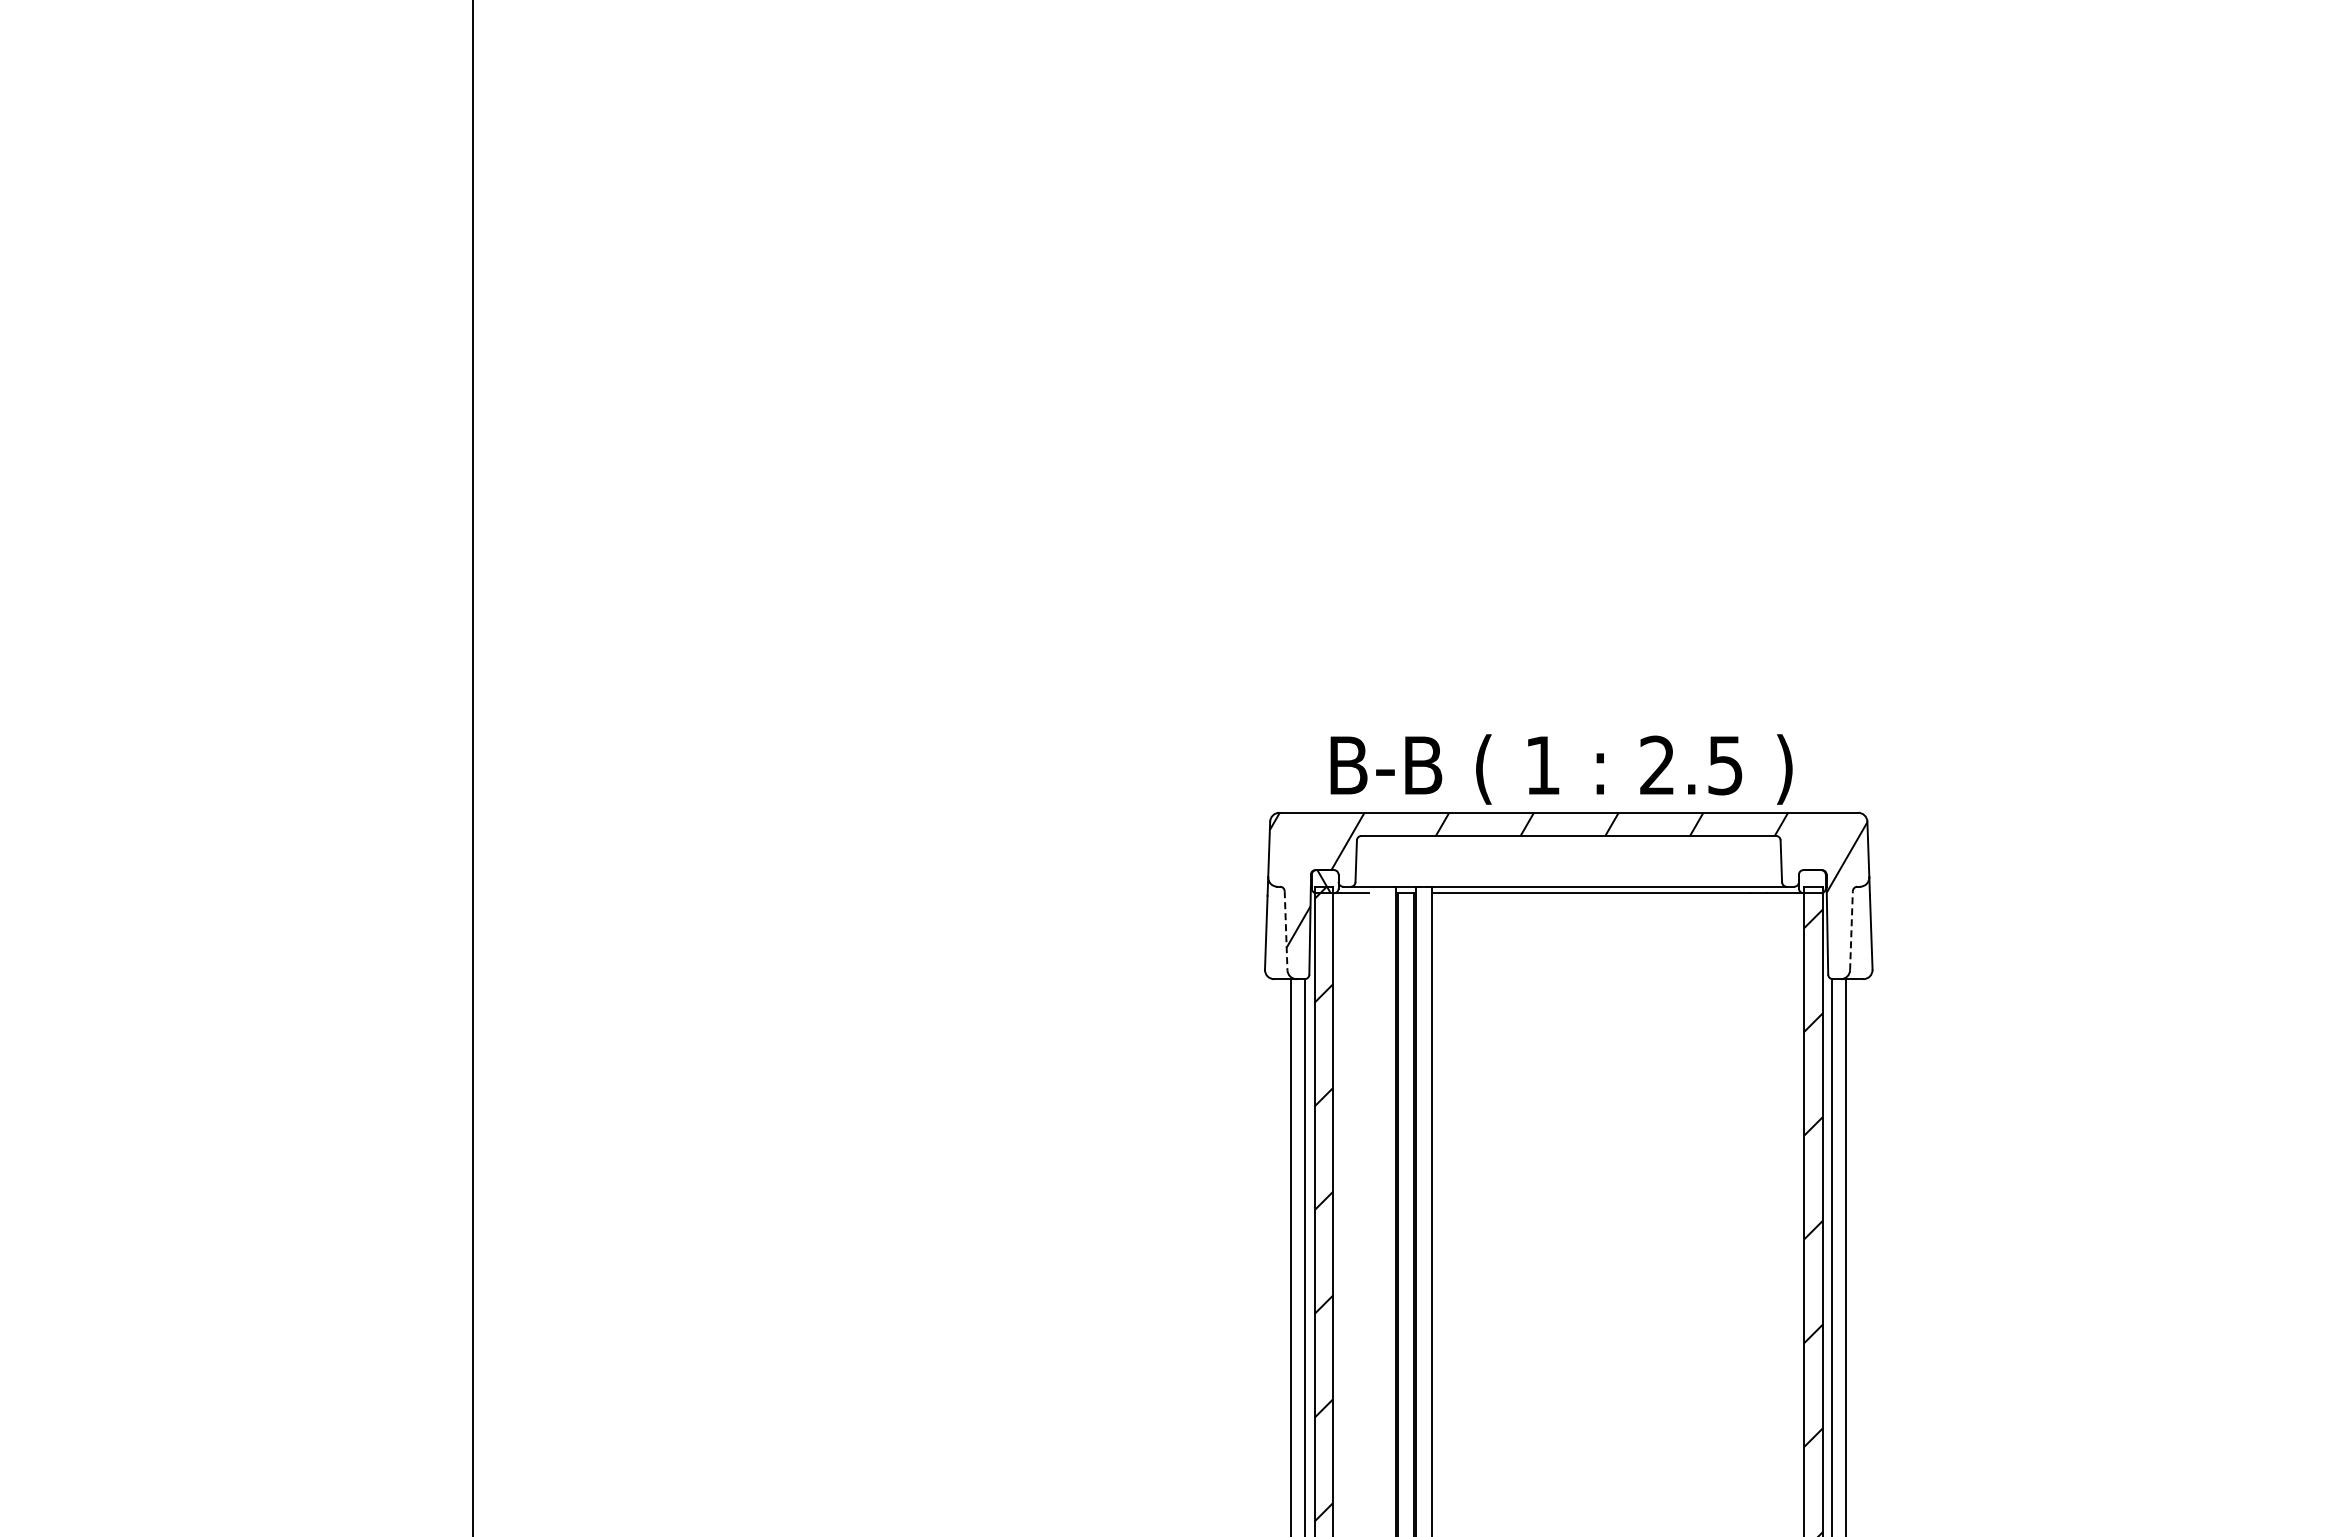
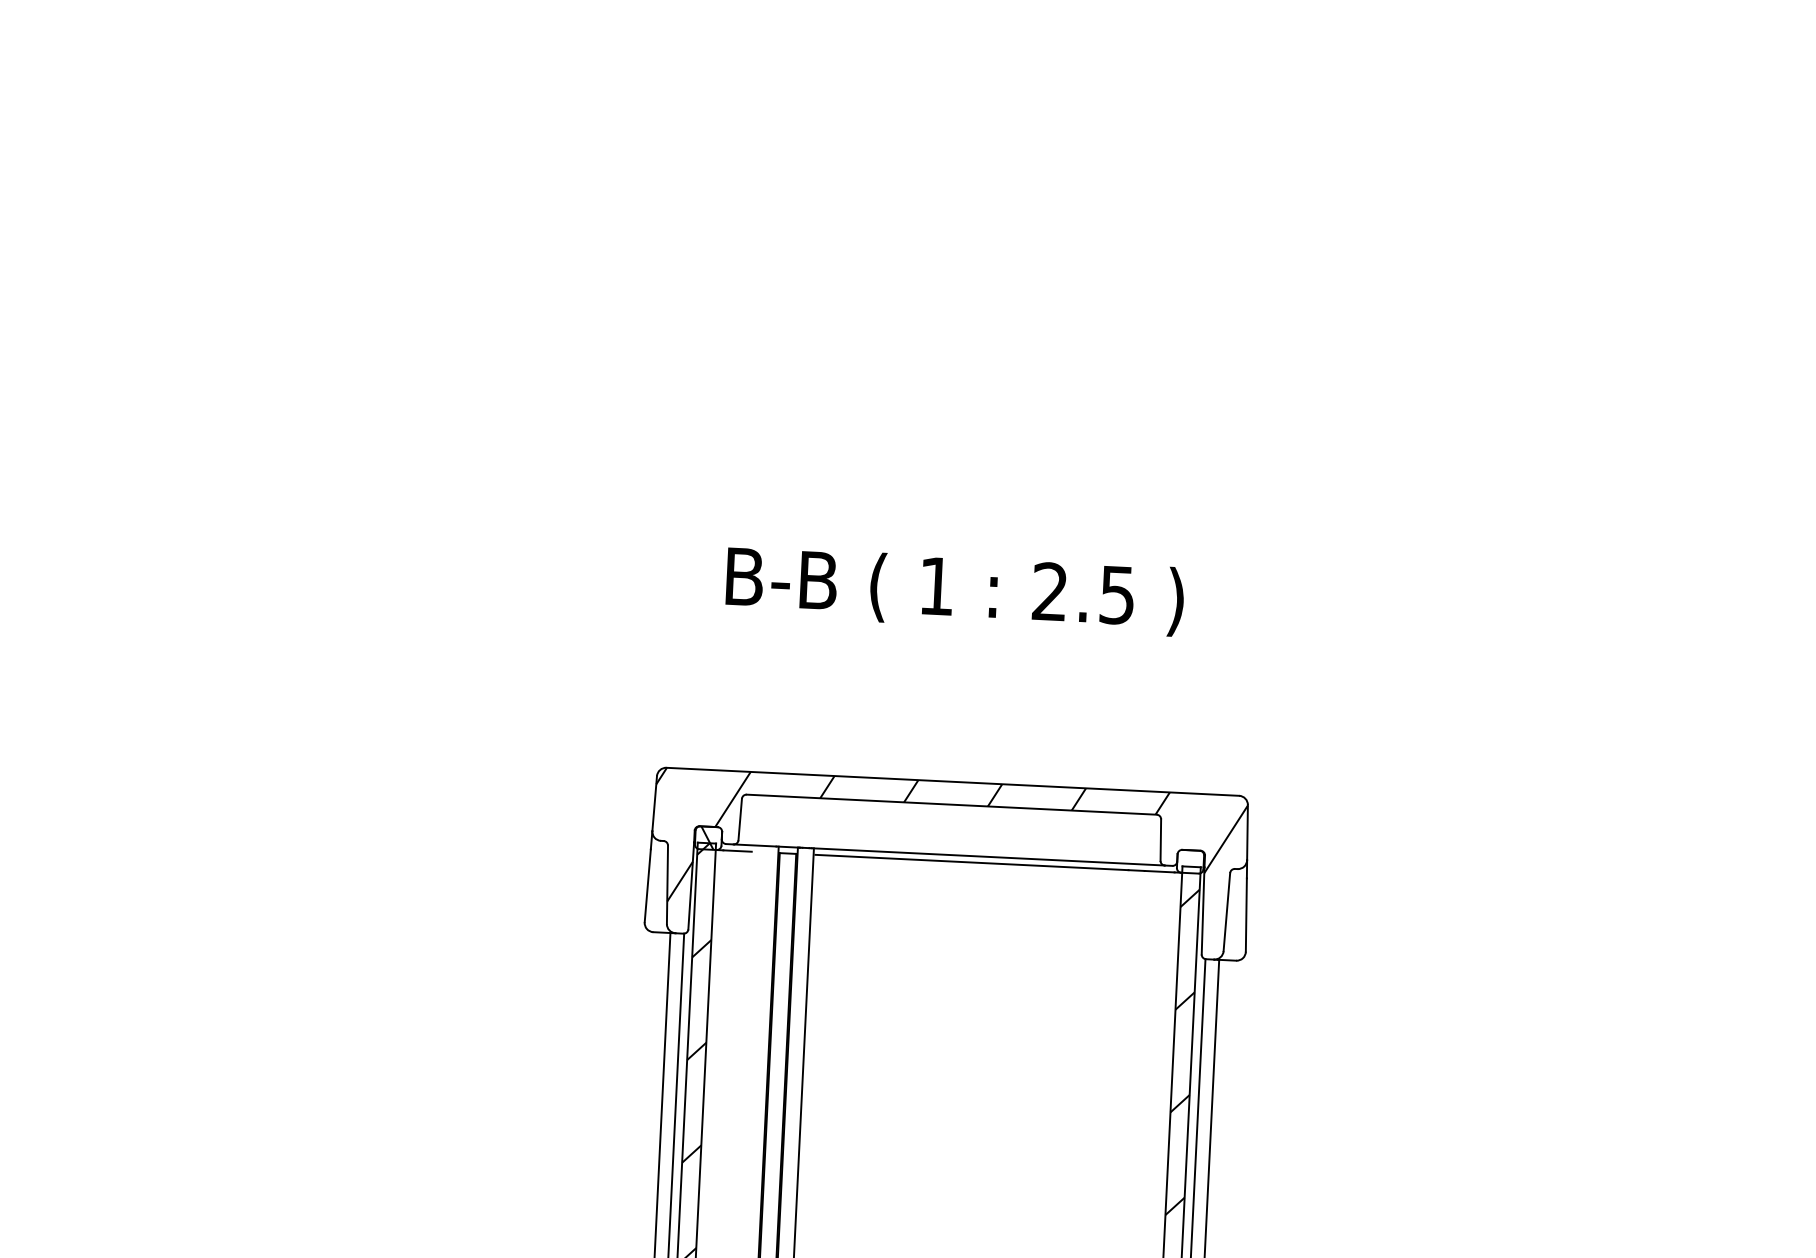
text: (1561, 769) -> (954, 591), moved
line: (1286, 930) -> (667, 884), dashed -> solid
line: (1851, 930) -> (1226, 911), dashed -> solid

